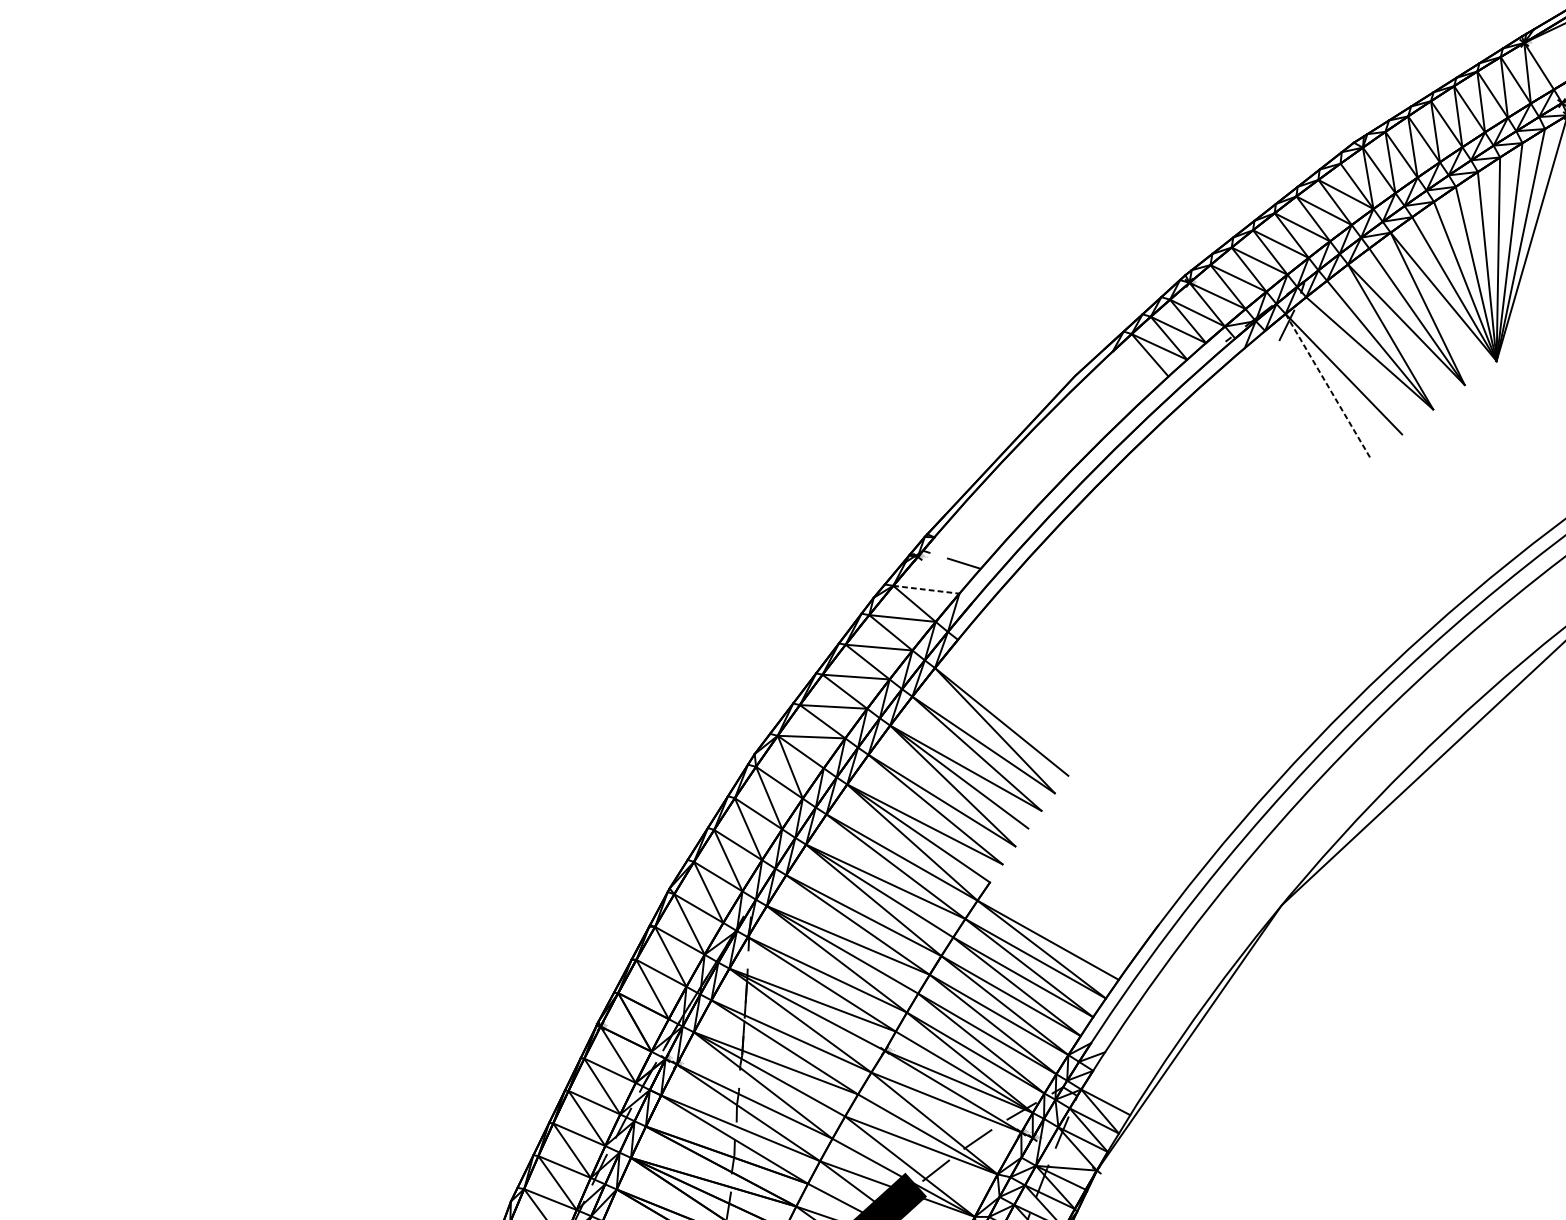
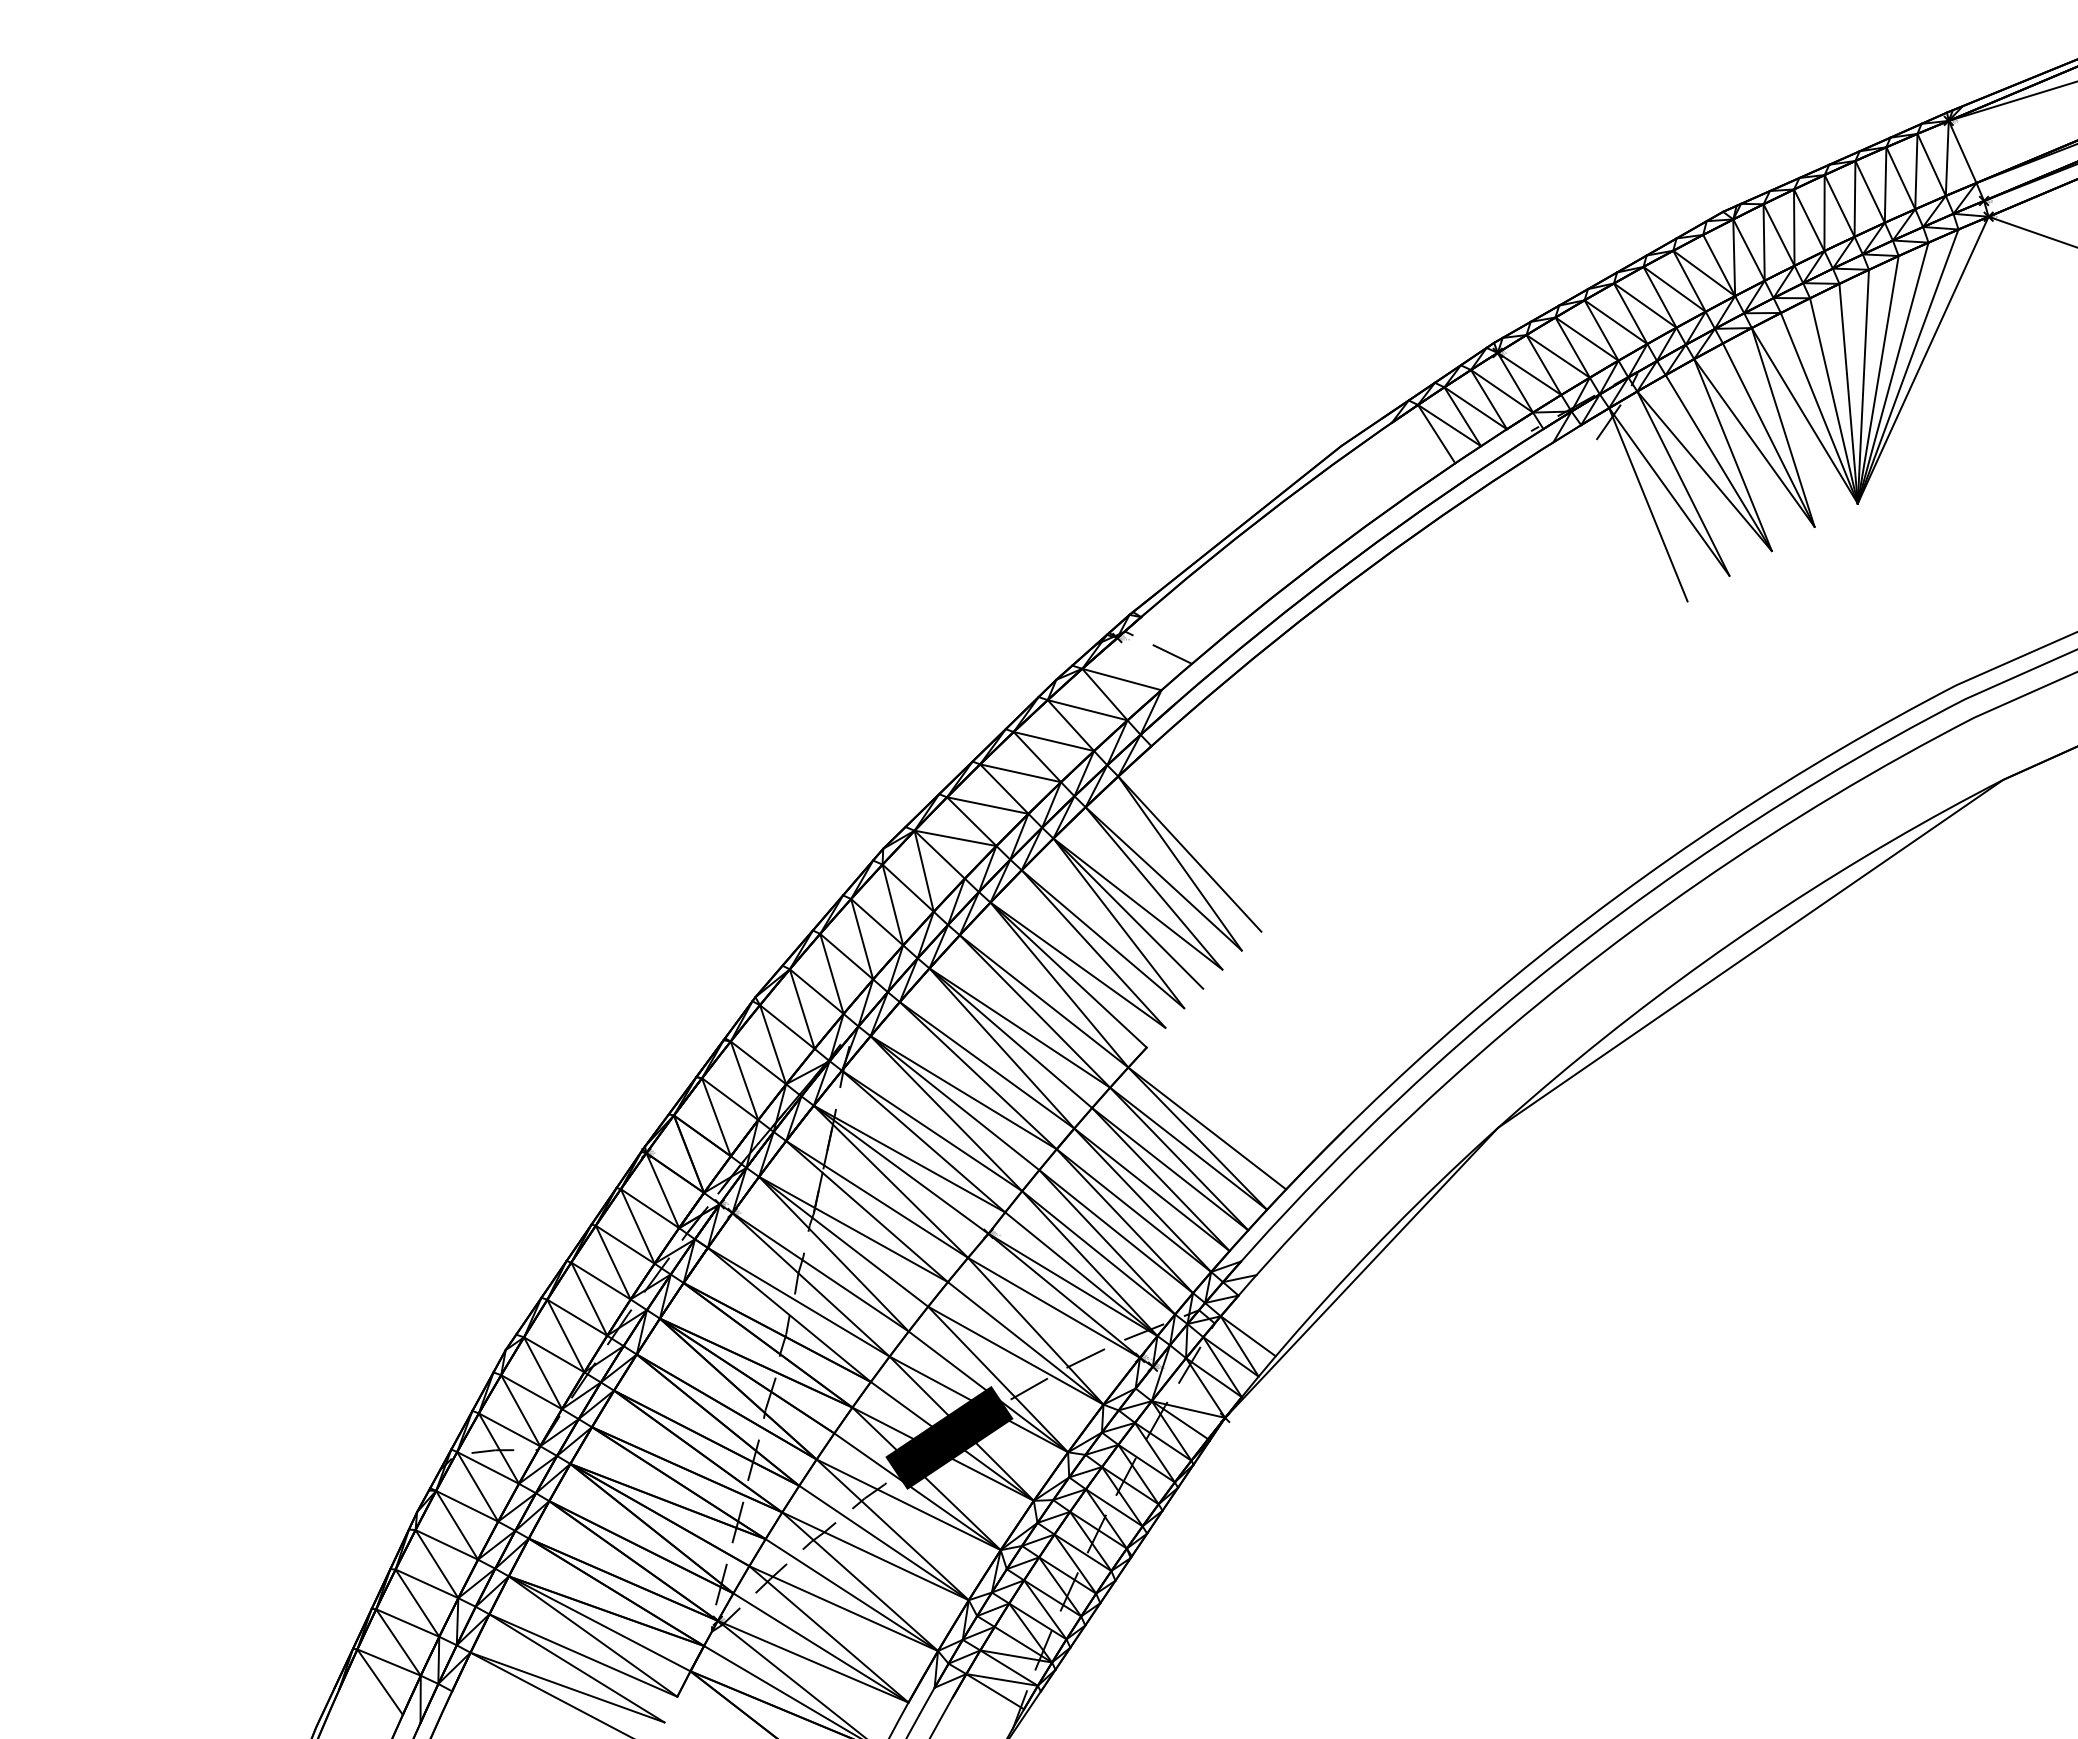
line: (1354, 365) -> (1683, 483), added
line: (1328, 387) -> (1648, 505), dashed -> solid
line: (926, 589) -> (1122, 679), dashed -> solid

